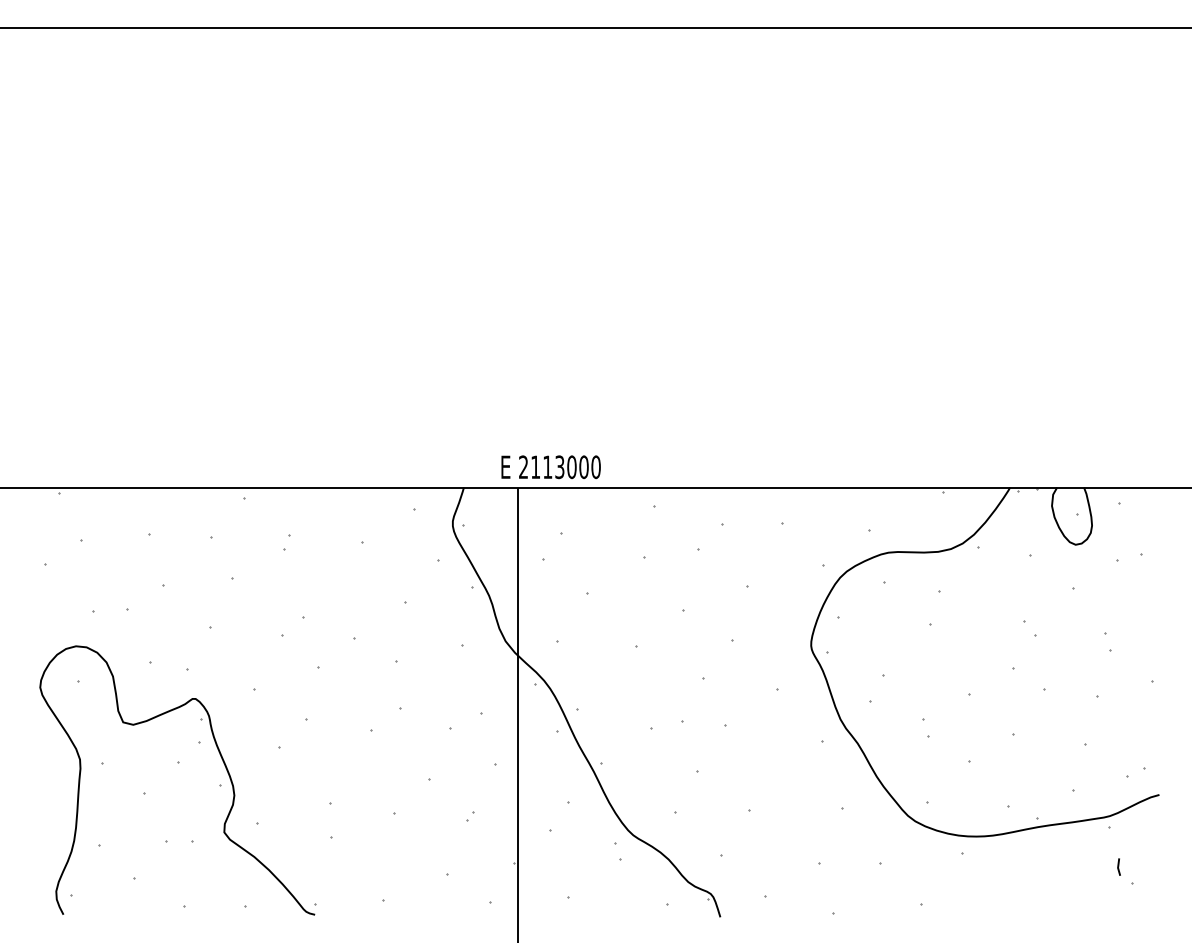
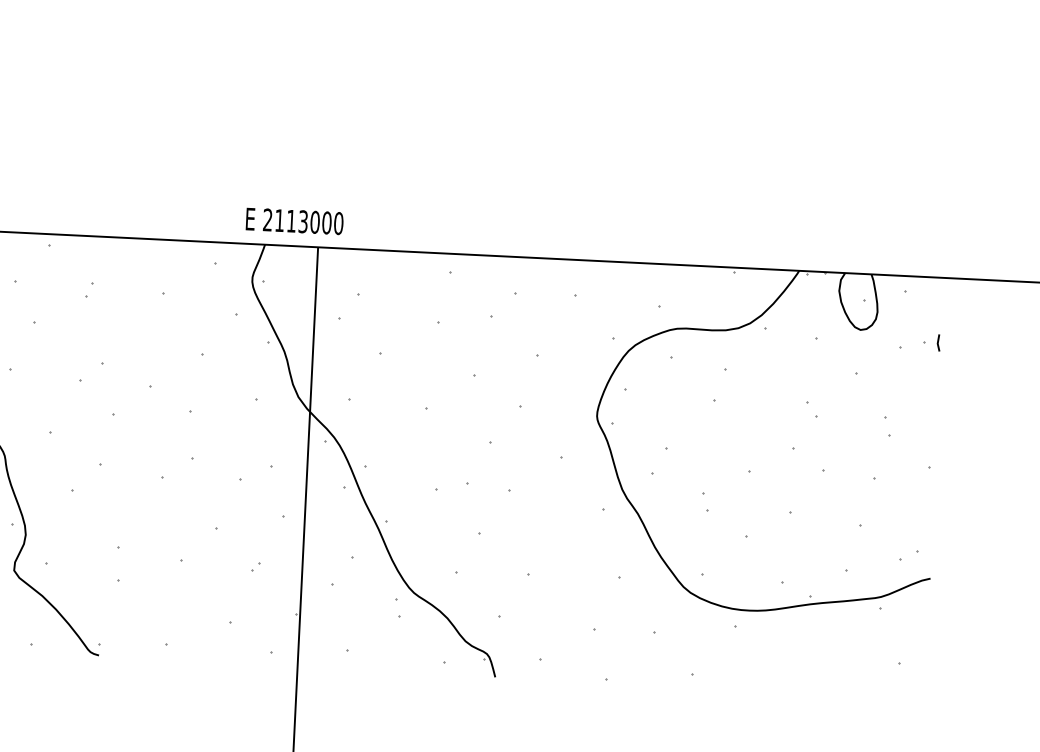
text: (550, 467) -> (294, 221), moved
line: (1118, 866) -> (938, 342), moved

